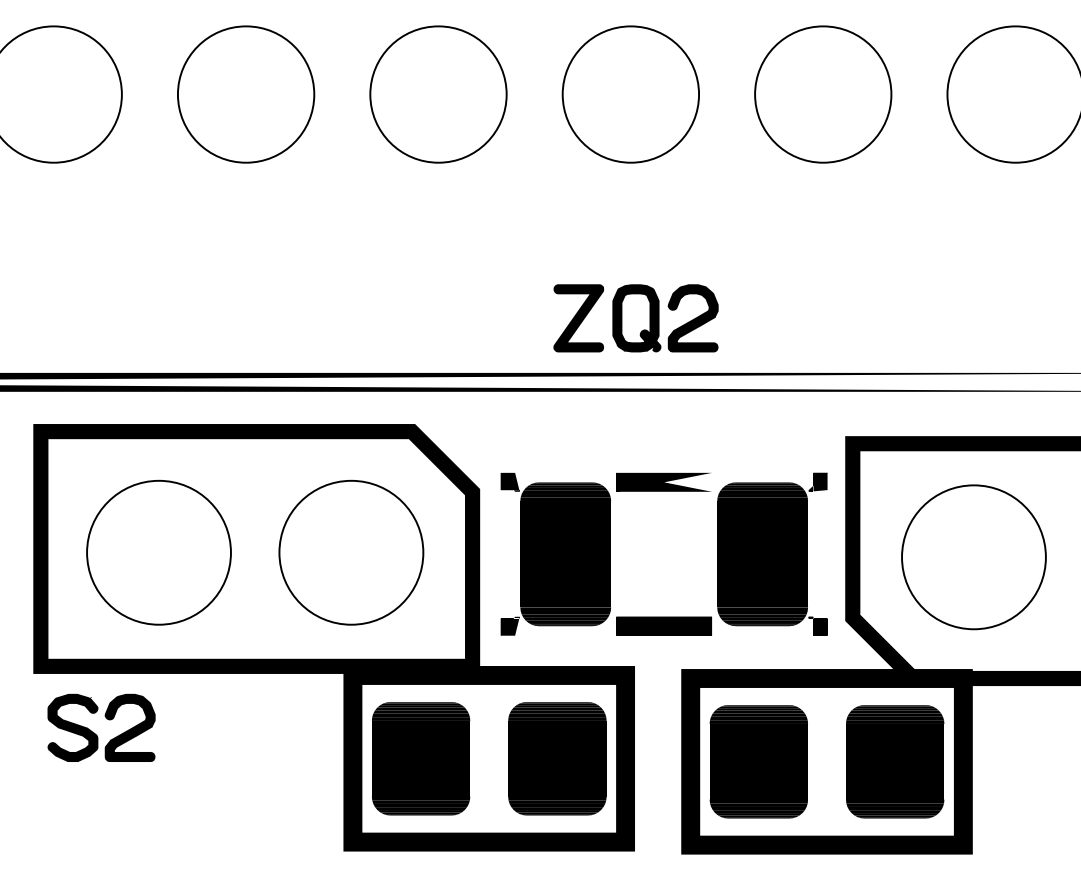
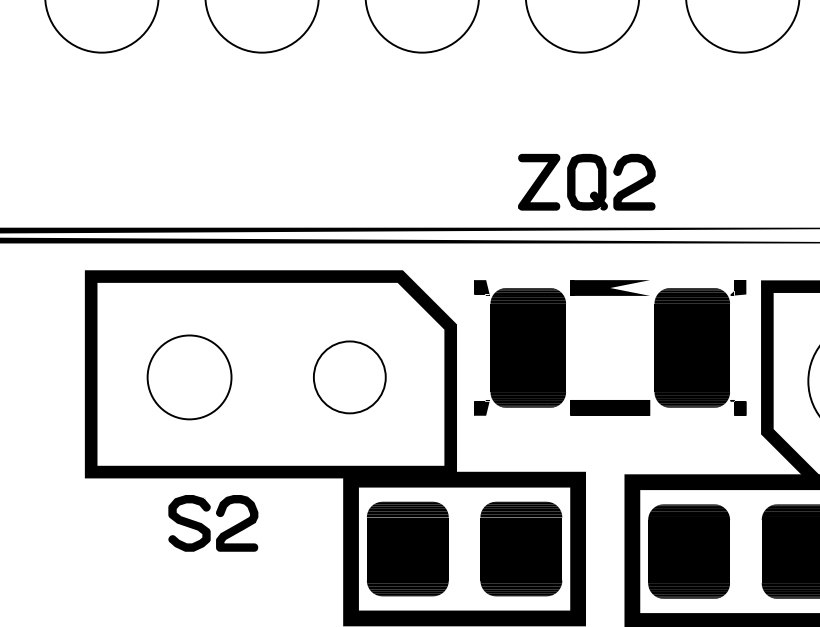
part: (158, 552) -> (189, 377), size x0.7
part: (351, 552) -> (349, 377), size x0.6
part: (610, 553) -> (565, 347), moved
part: (95, 733) -> (208, 528), moved

